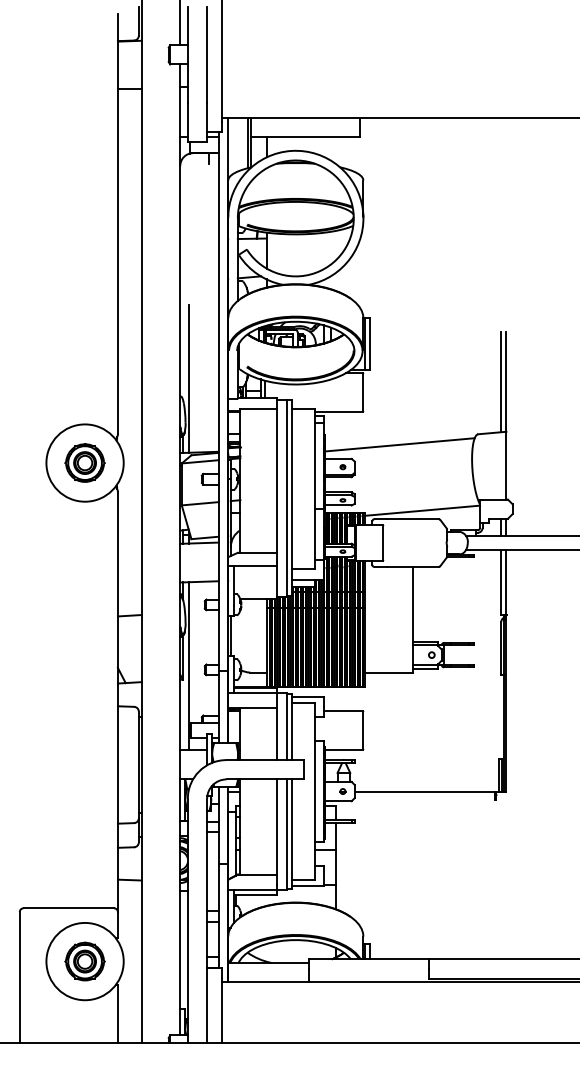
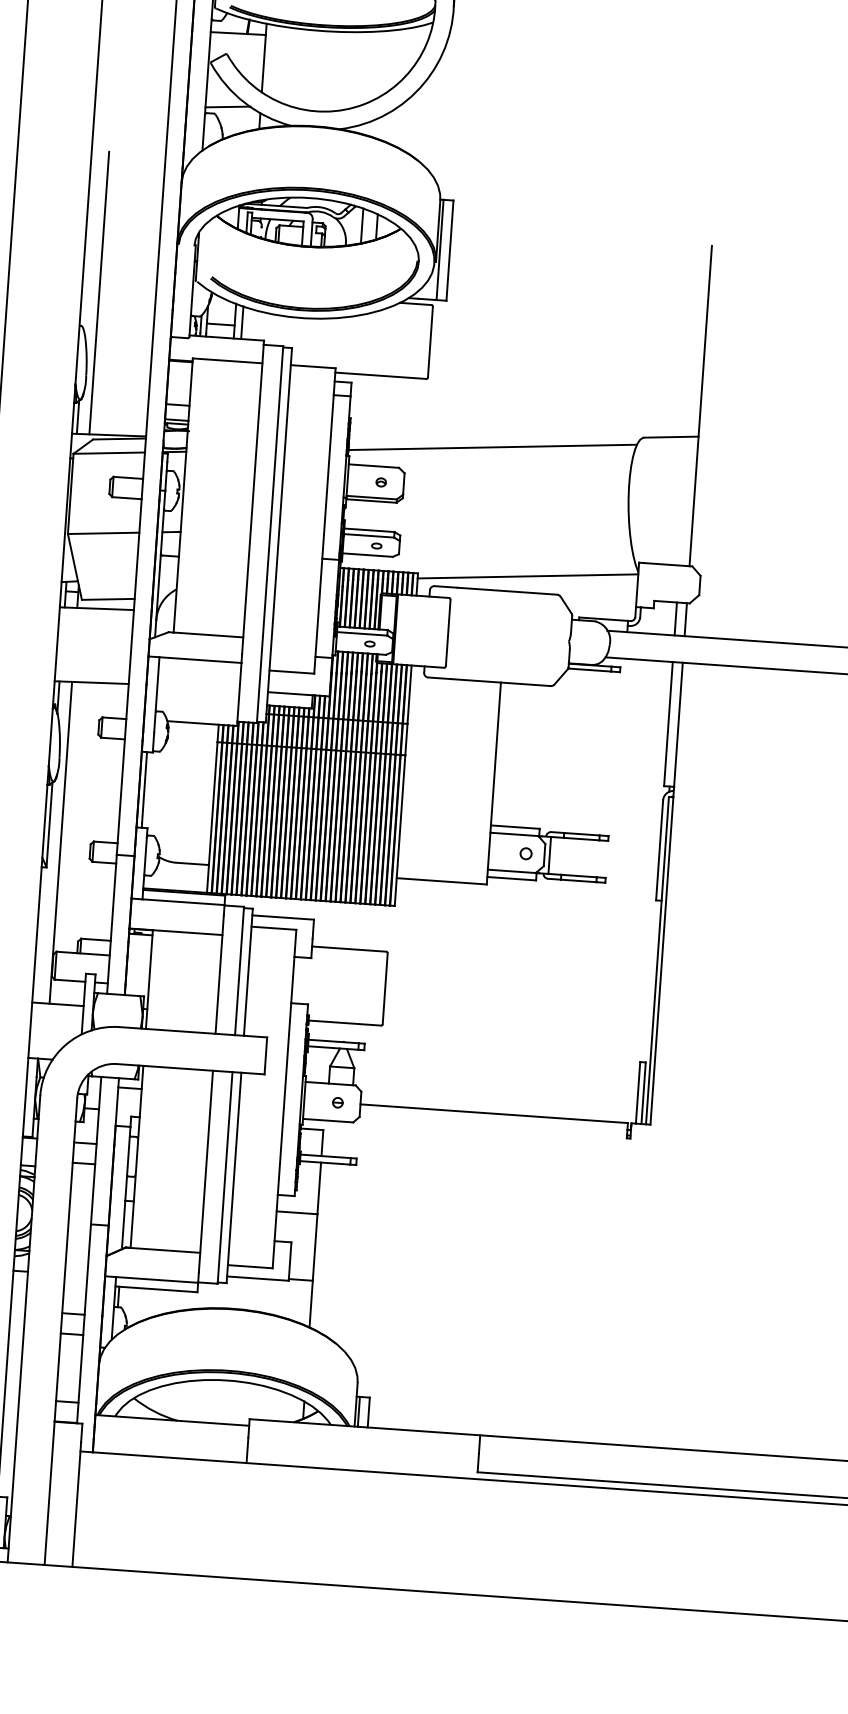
line: (501, 382) -> (695, 341), removed

